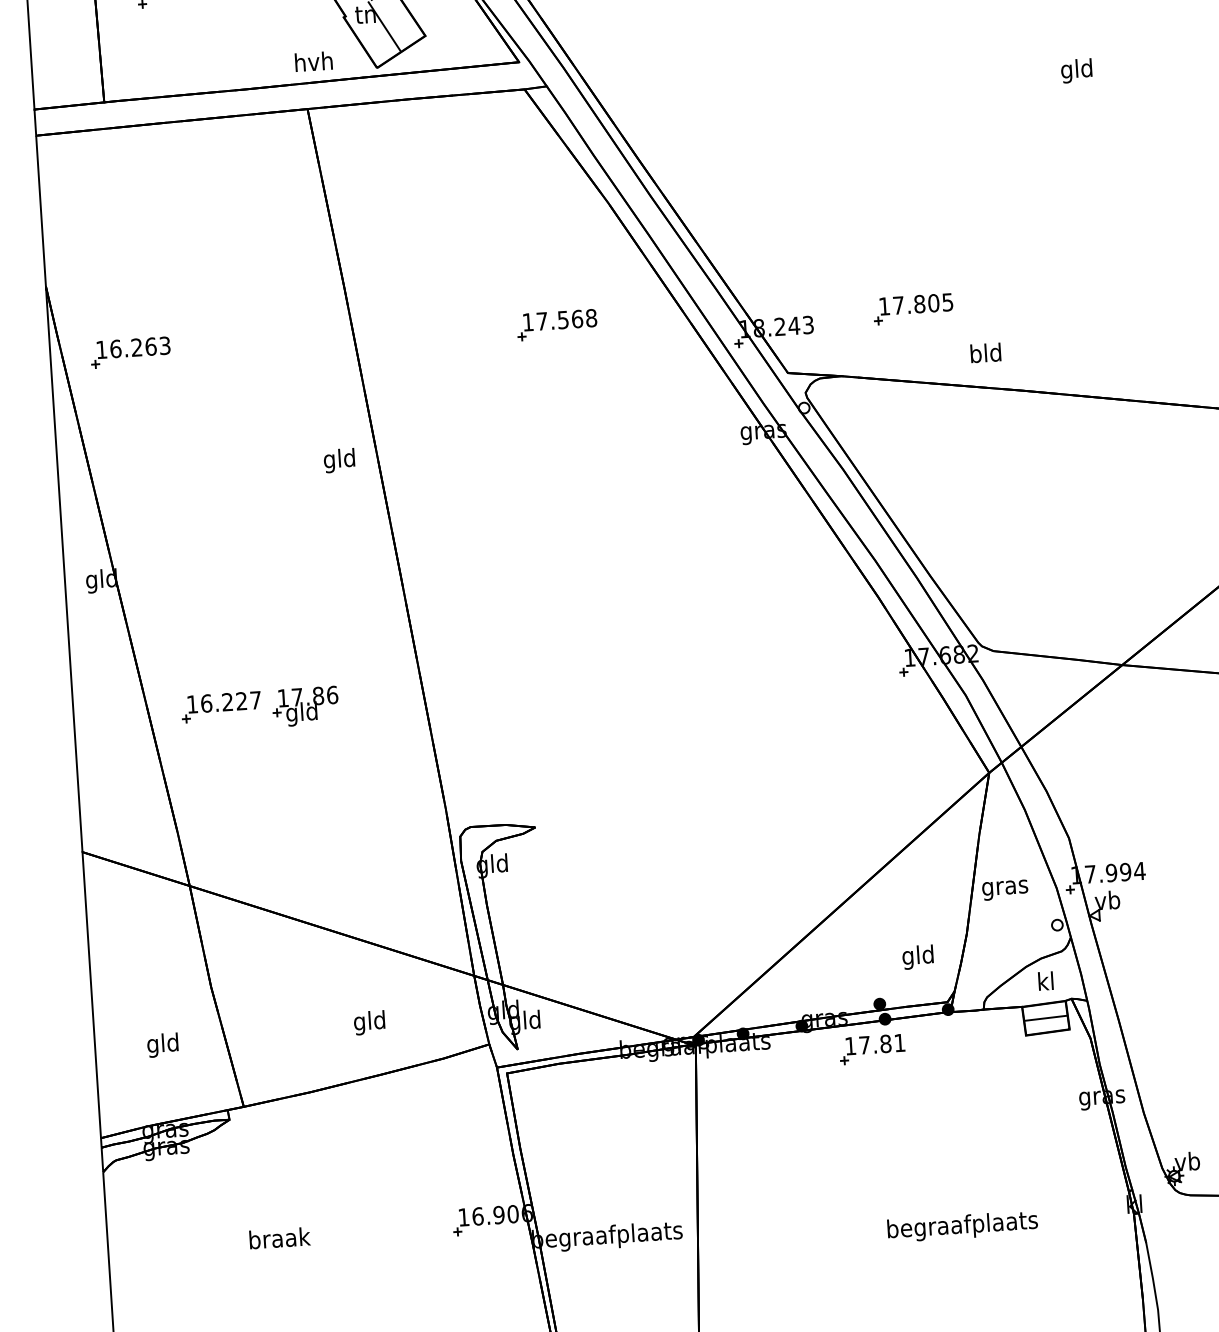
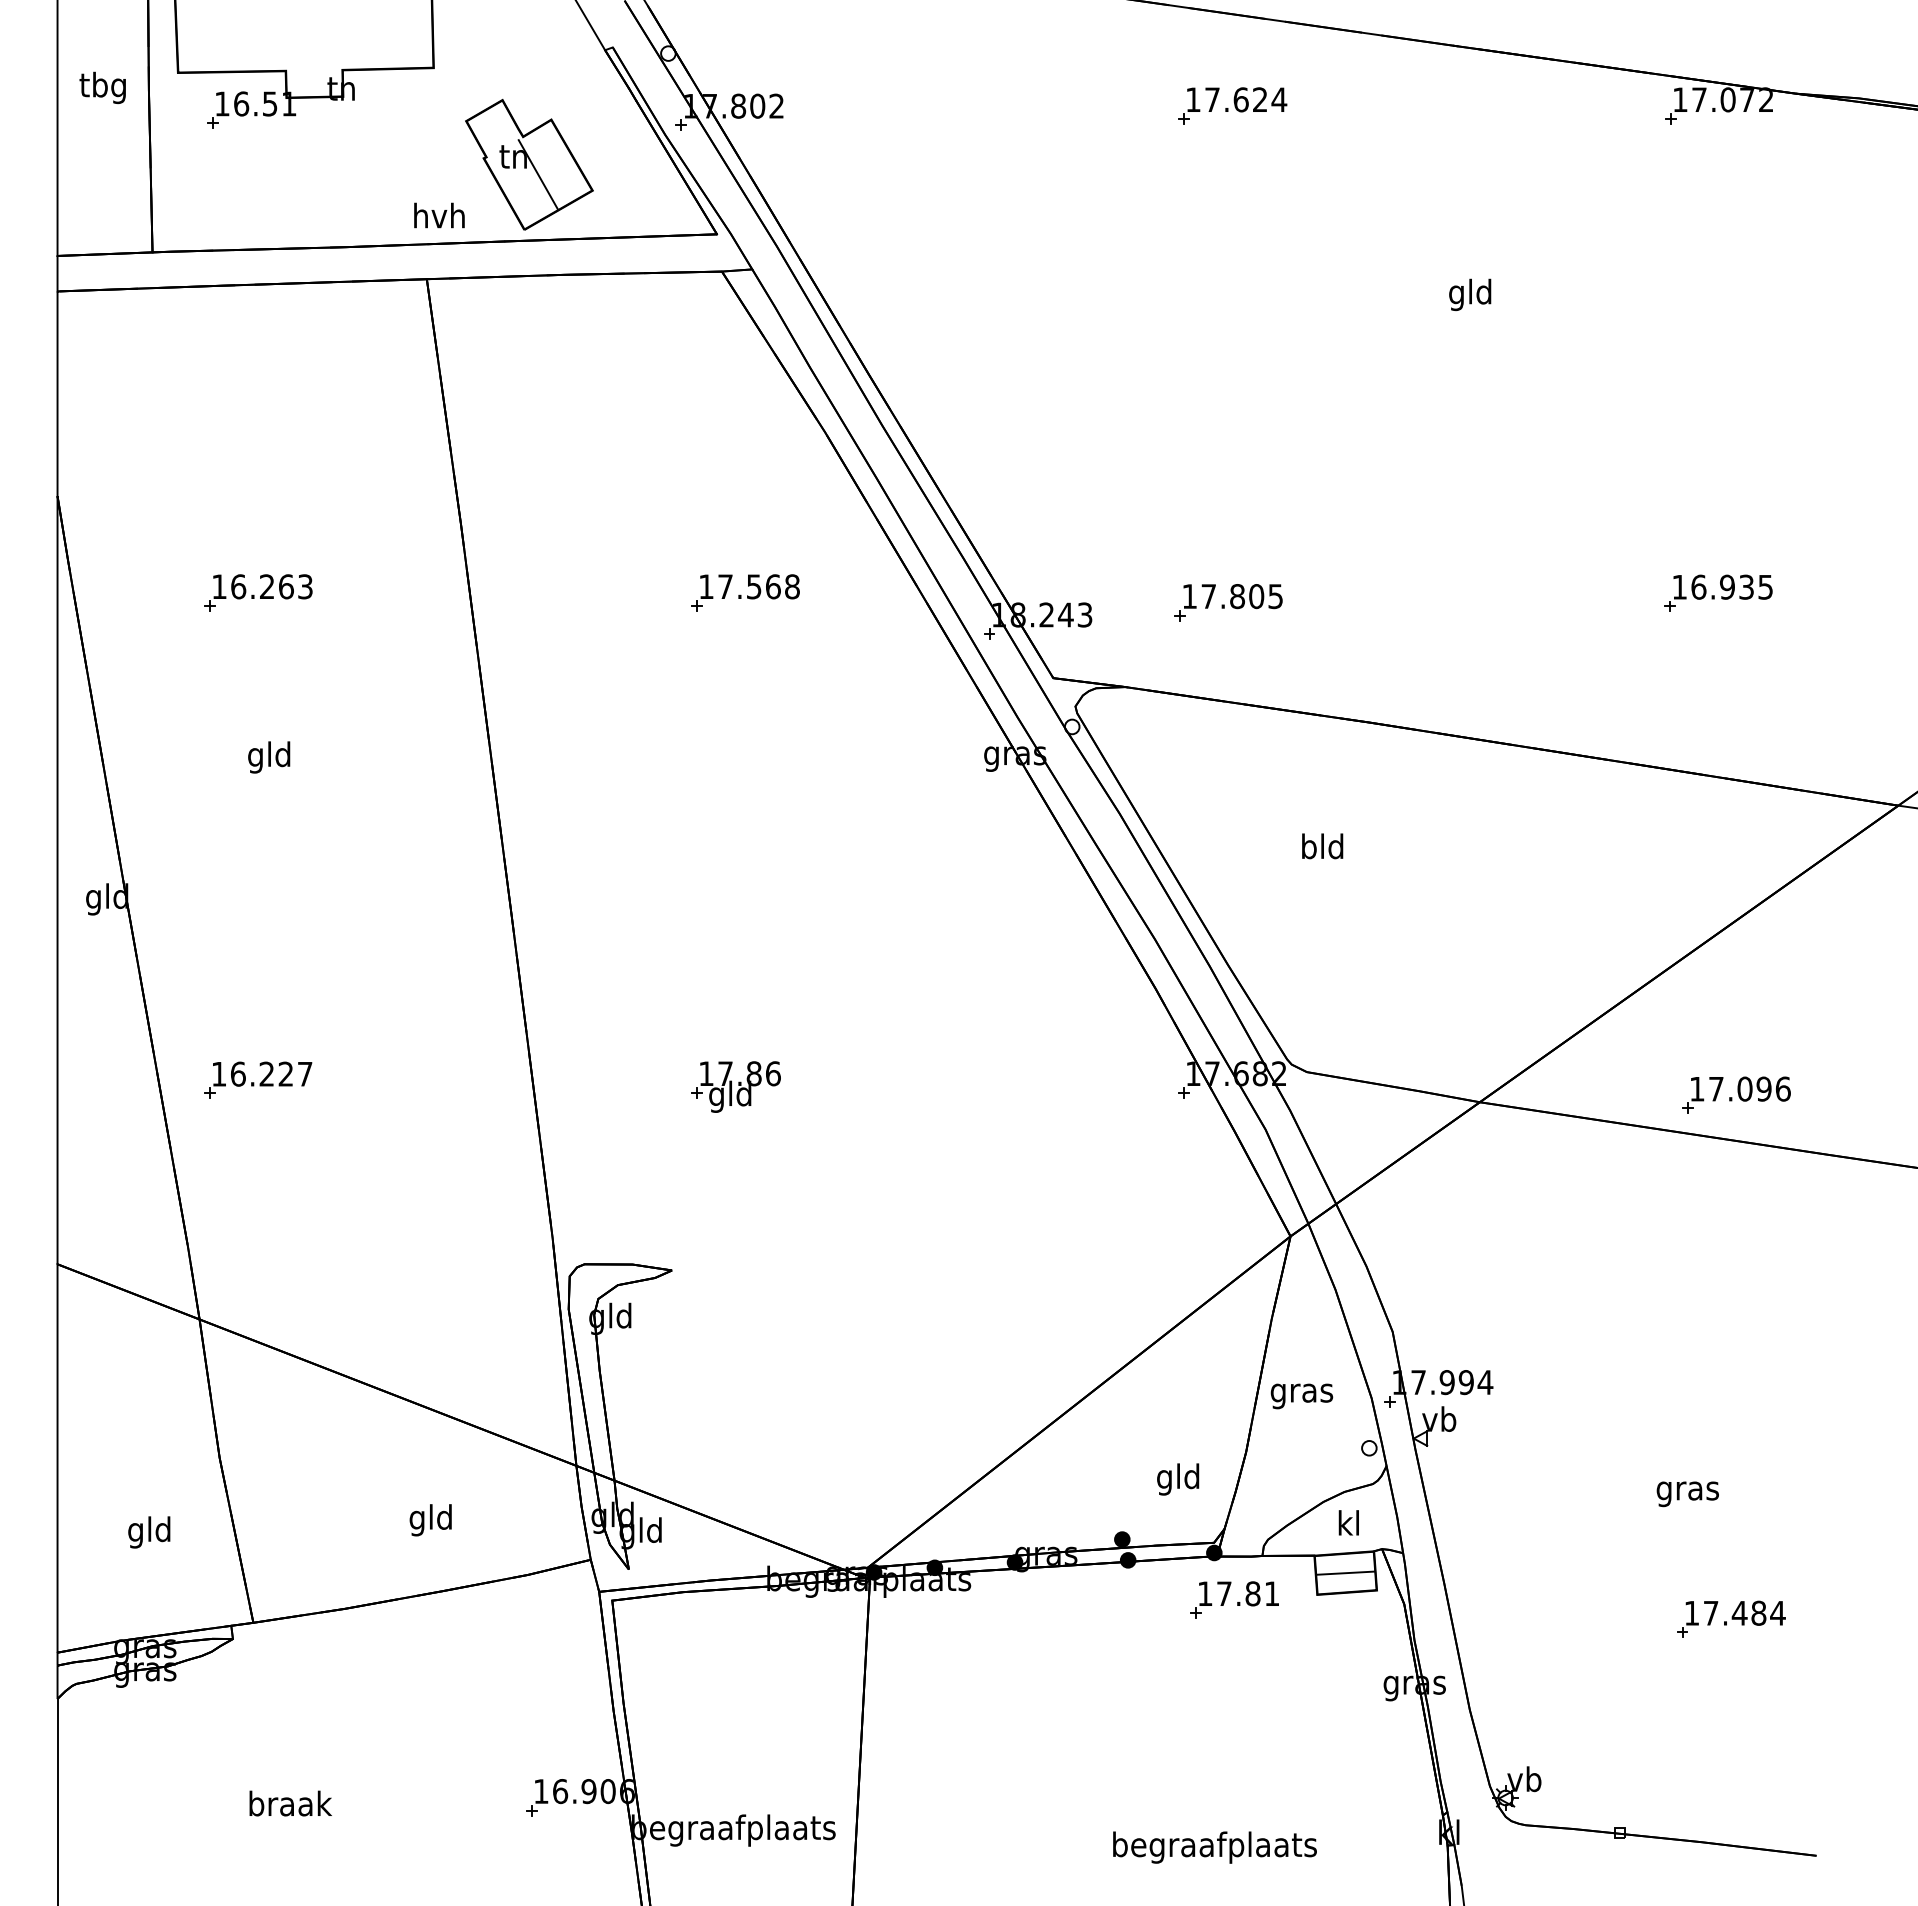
part: (130, 352) -> (258, 592), moved
text: (985, 353) -> (1322, 846), moved
text: (339, 460) -> (269, 757), moved
part: (305, 706) -> (735, 1086), moved
part: (872, 1048) -> (1234, 1599), moved

